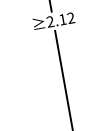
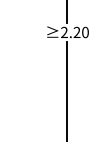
text: (66, 19) -> (80, 32), 2.12 -> 2.20

